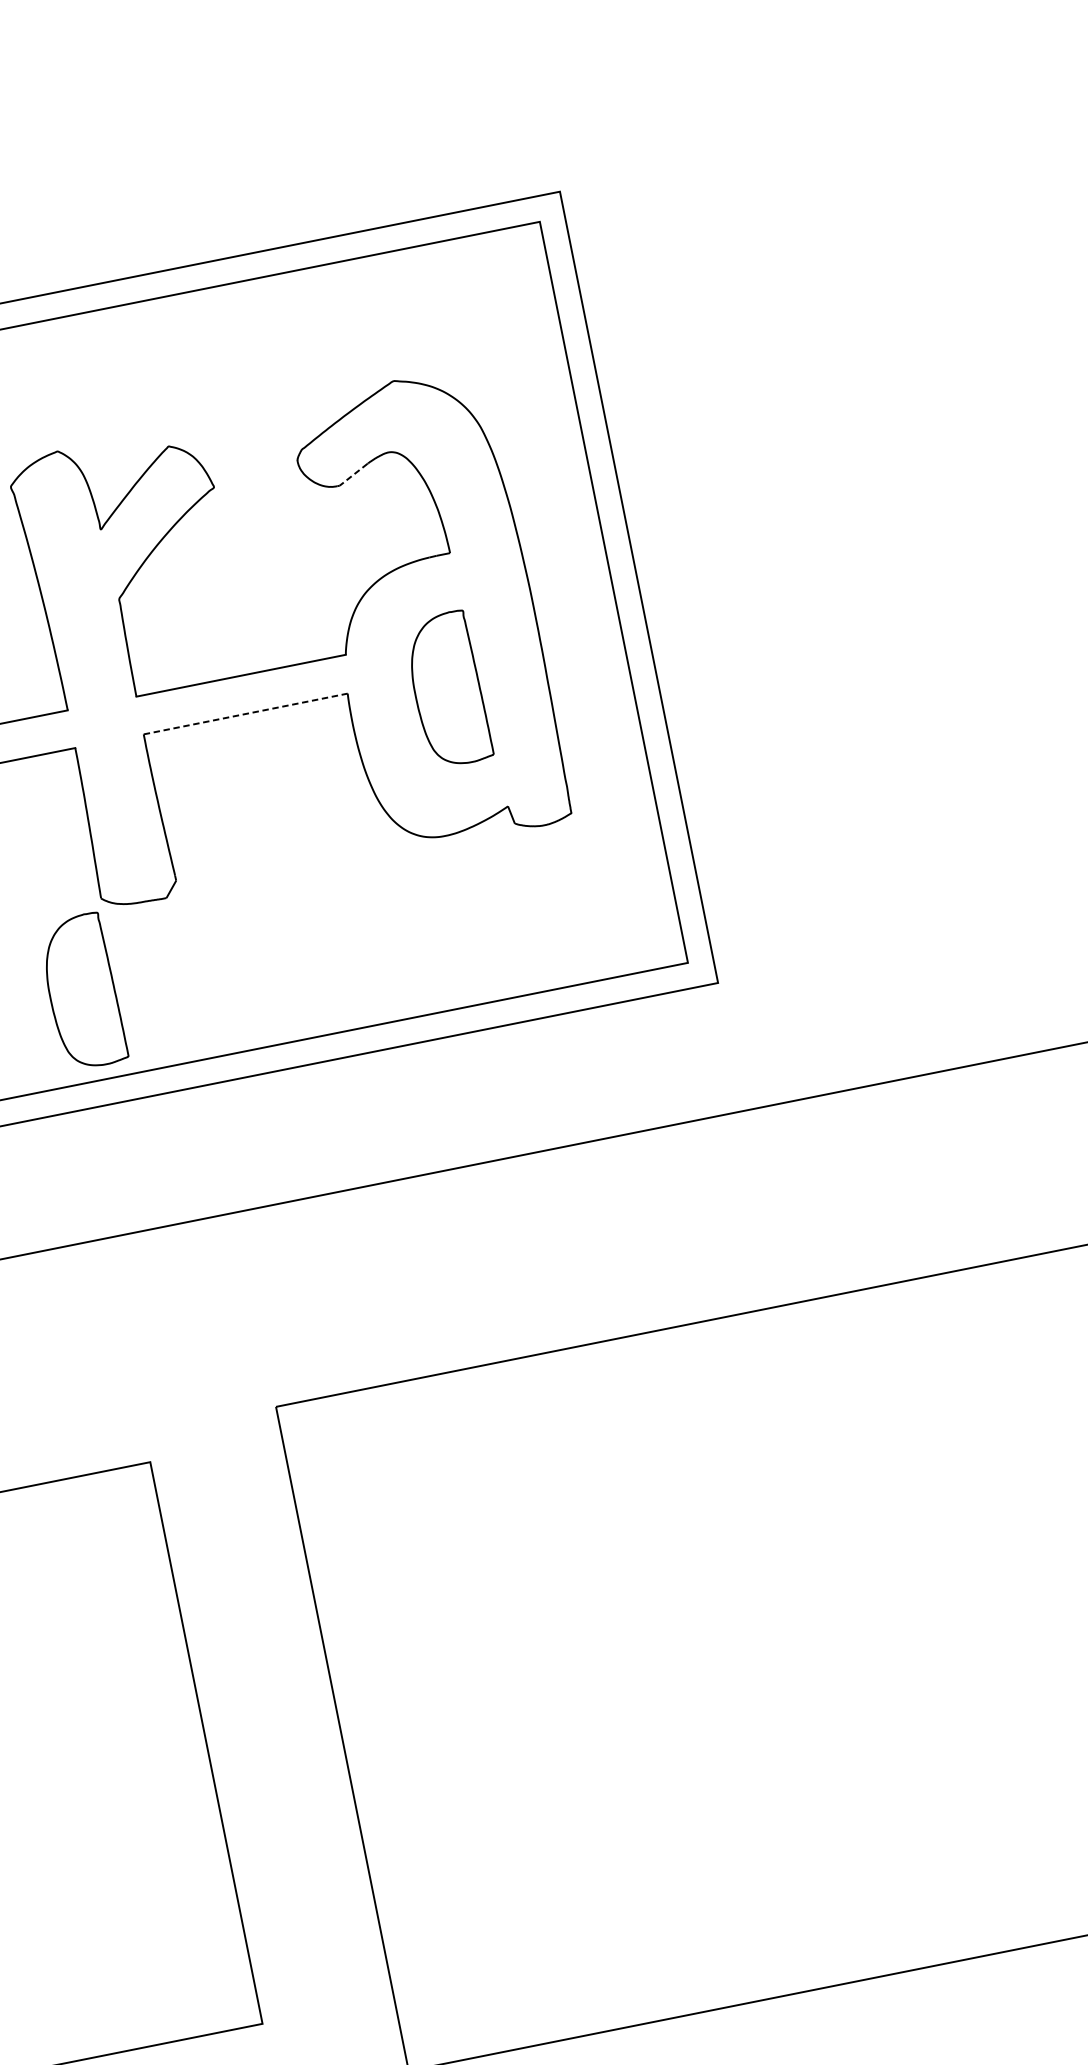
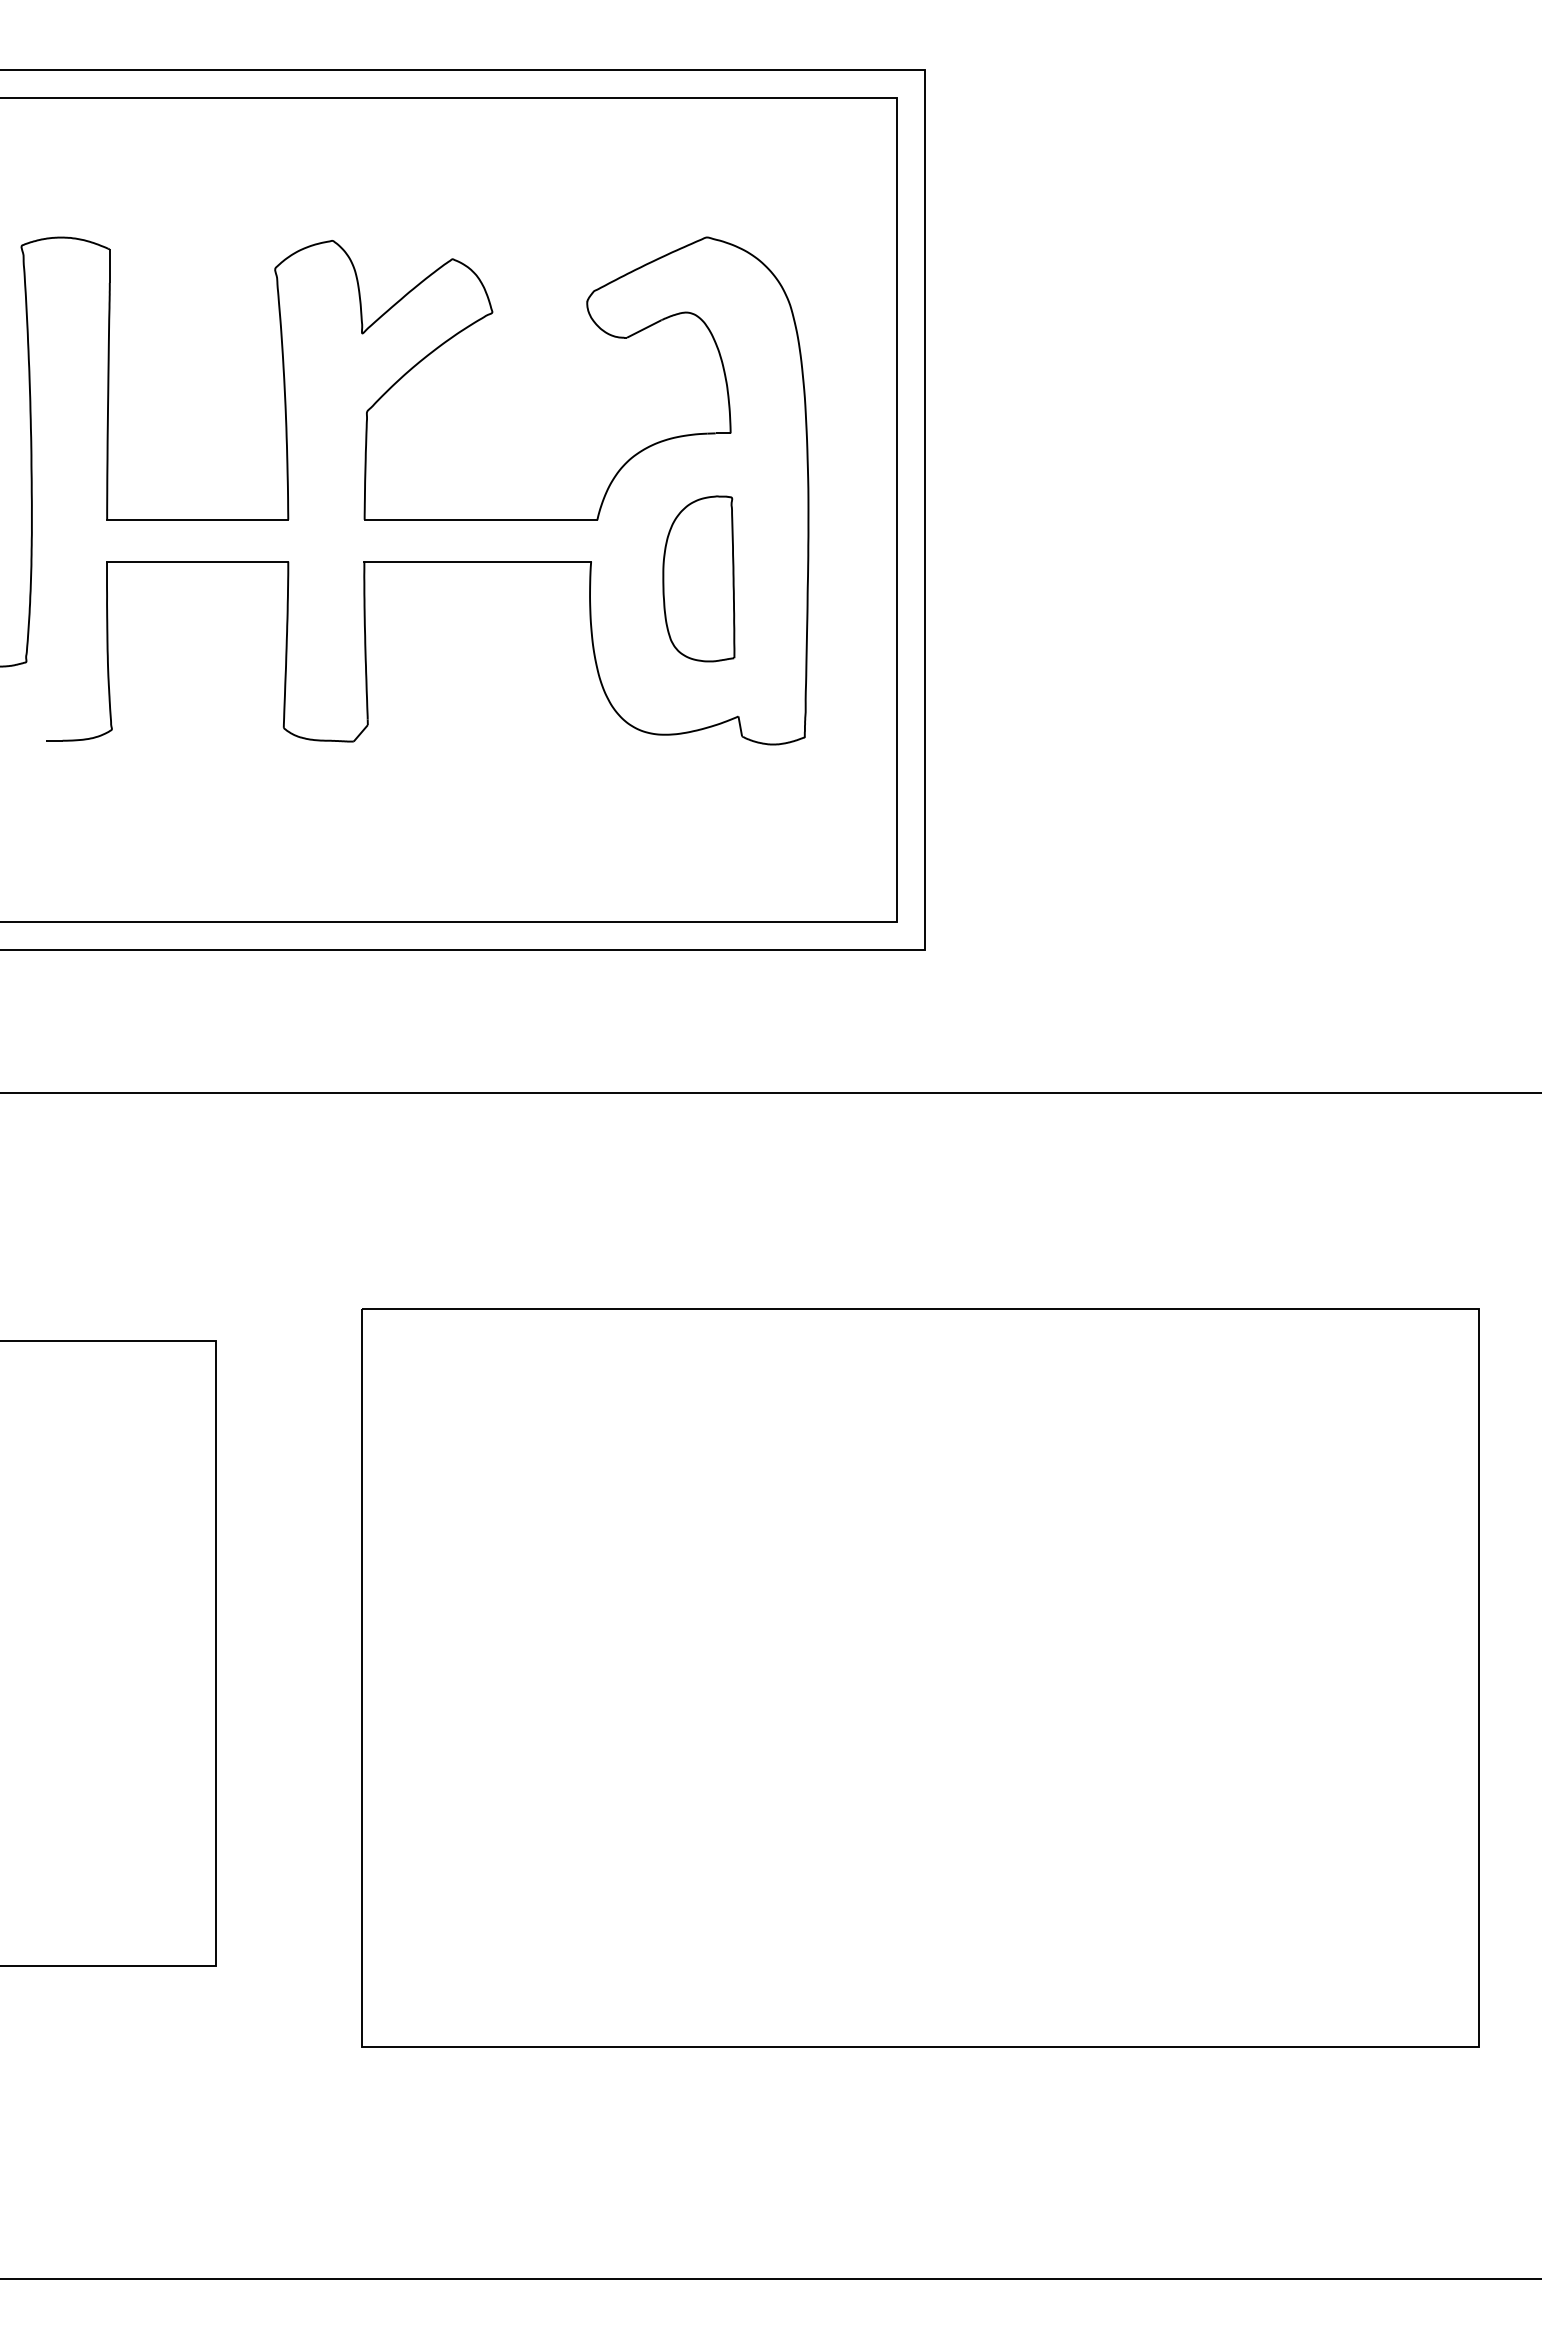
line: (353, 475) -> (643, 329), dashed -> solid
line: (246, 713) -> (478, 561), dashed -> solid
curve: (51, 997) -> (209, 823), removed

